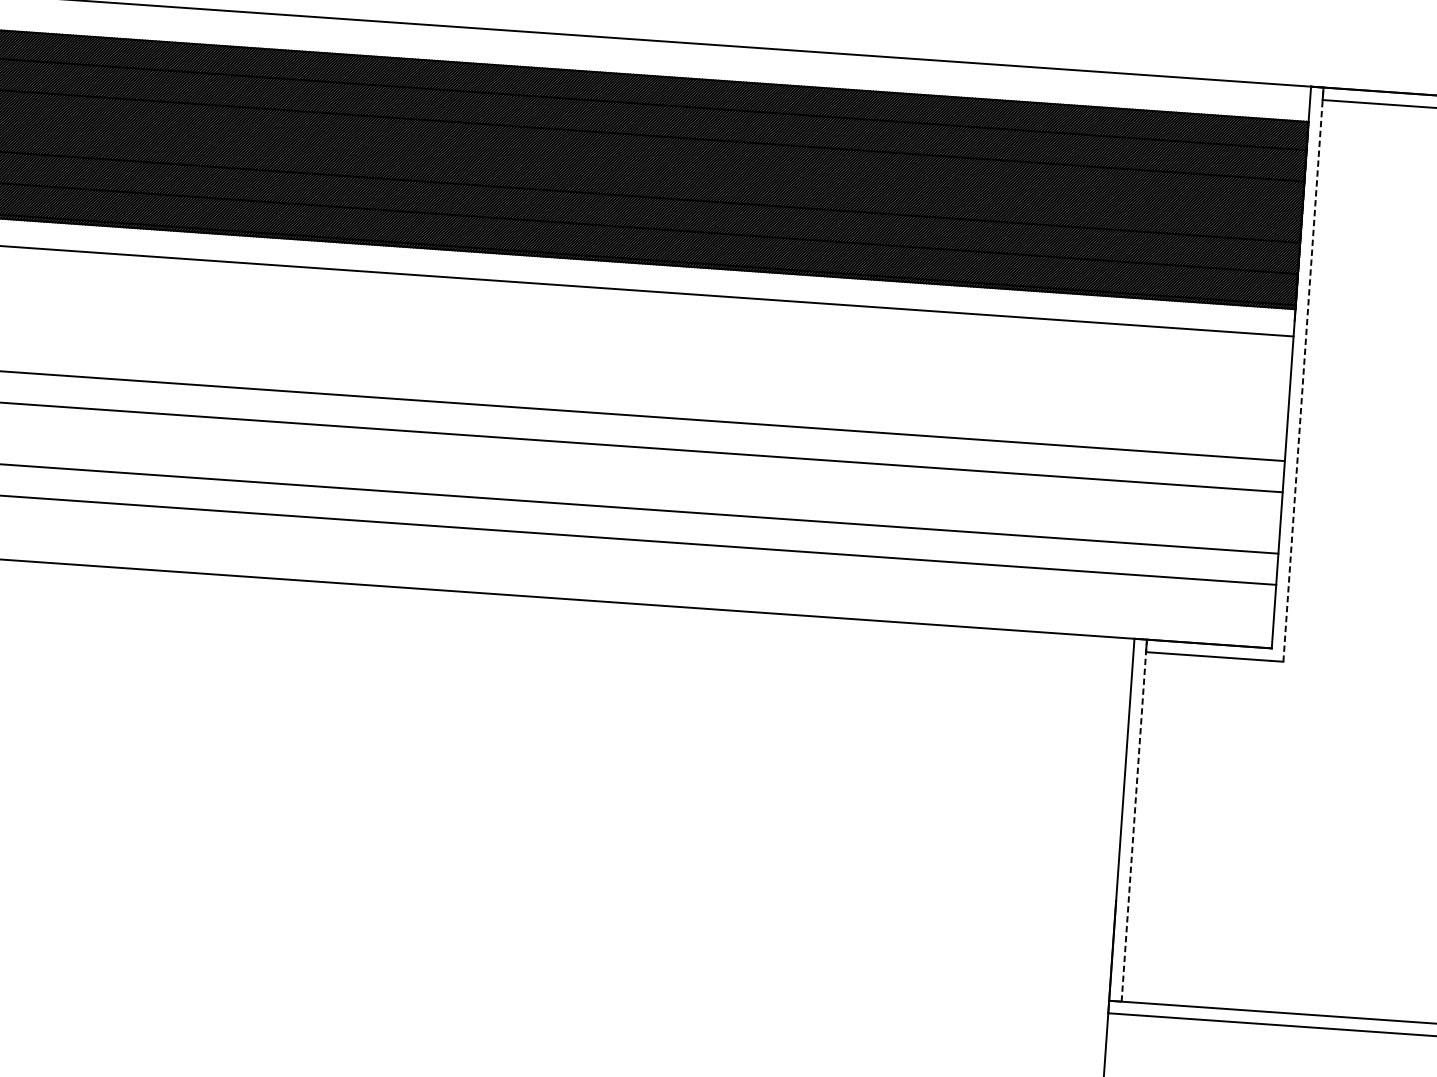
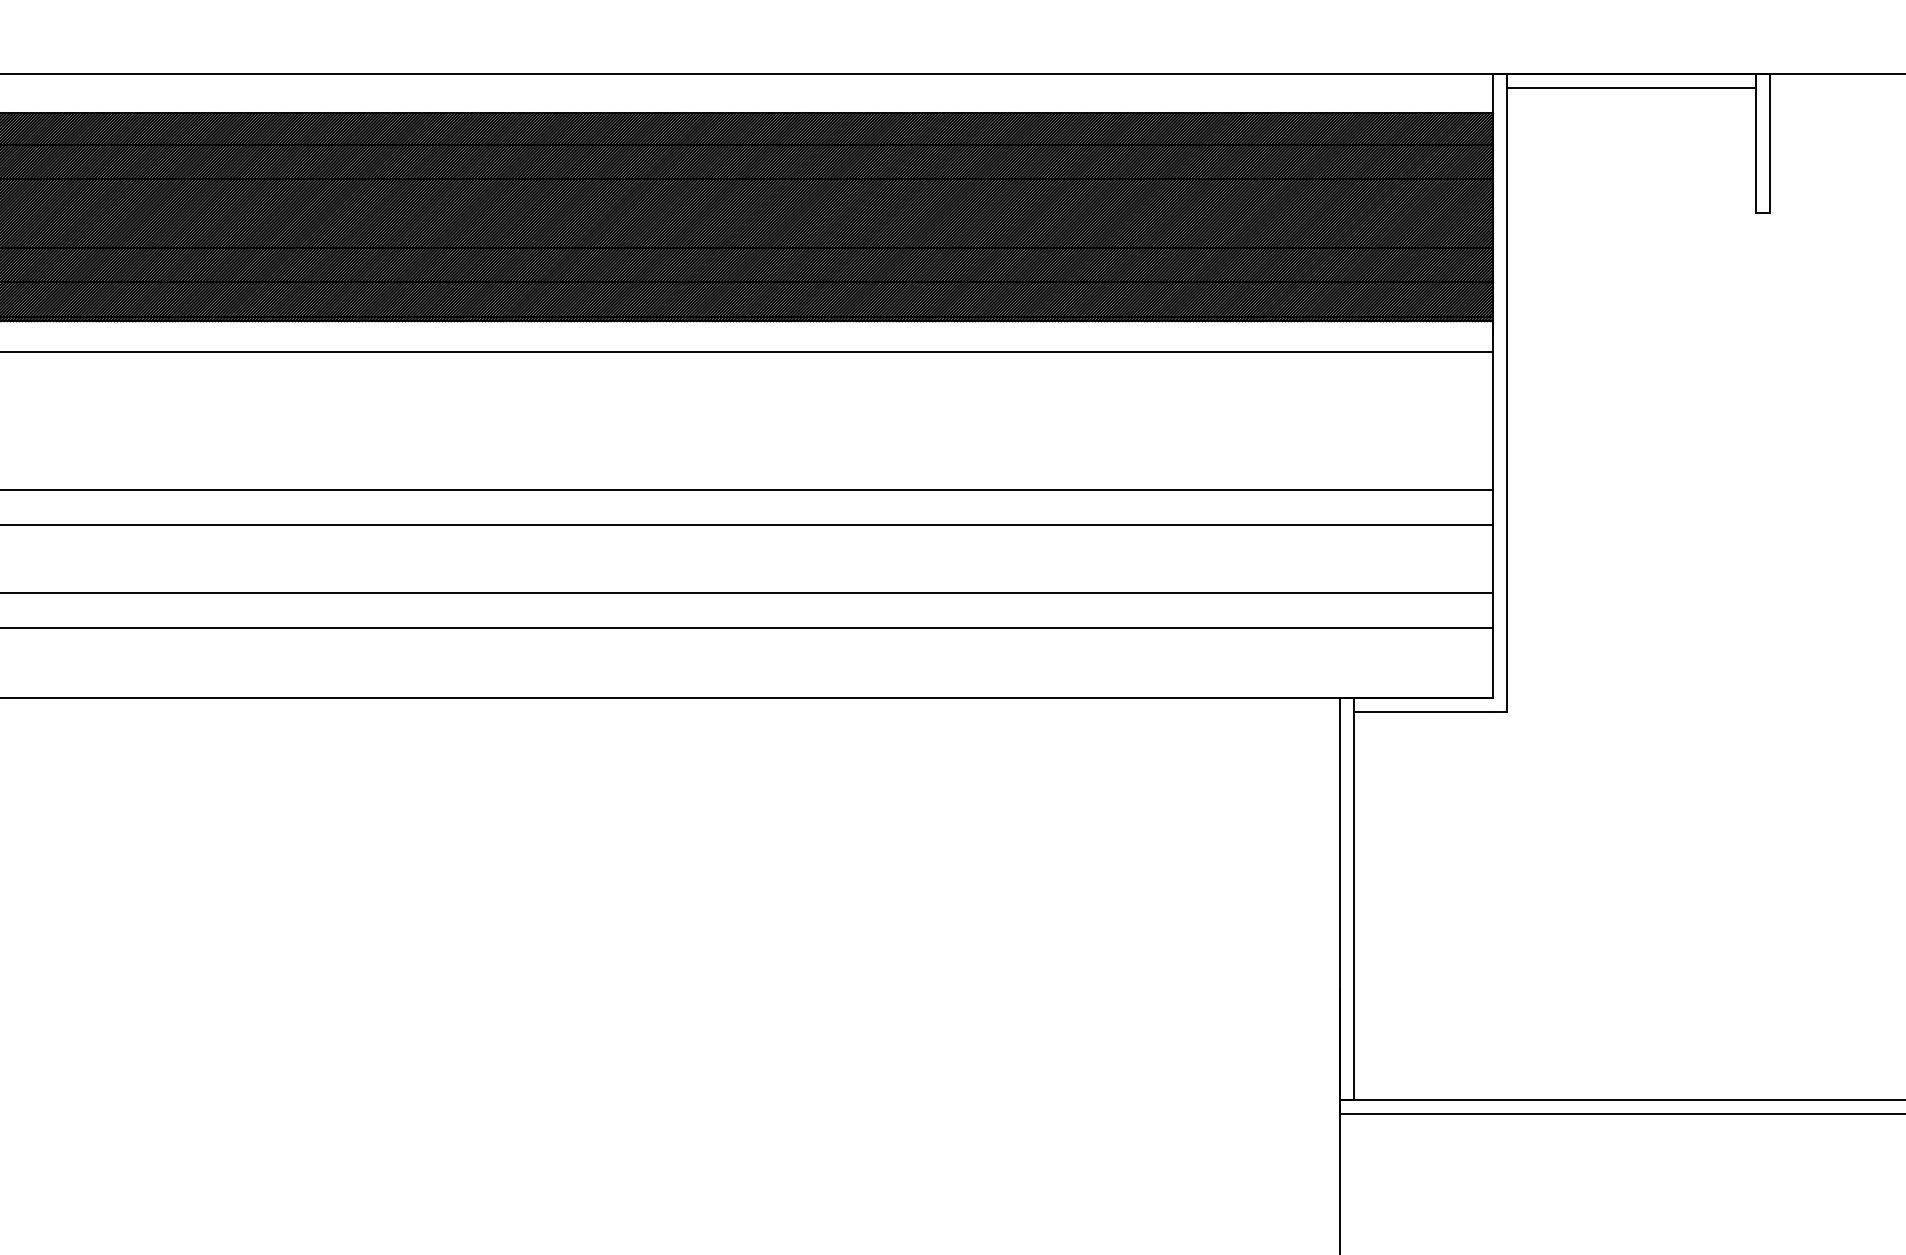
line: (1303, 374) -> (1506, 392), dashed -> solid
line: (1134, 819) -> (1354, 898), dashed -> solid

